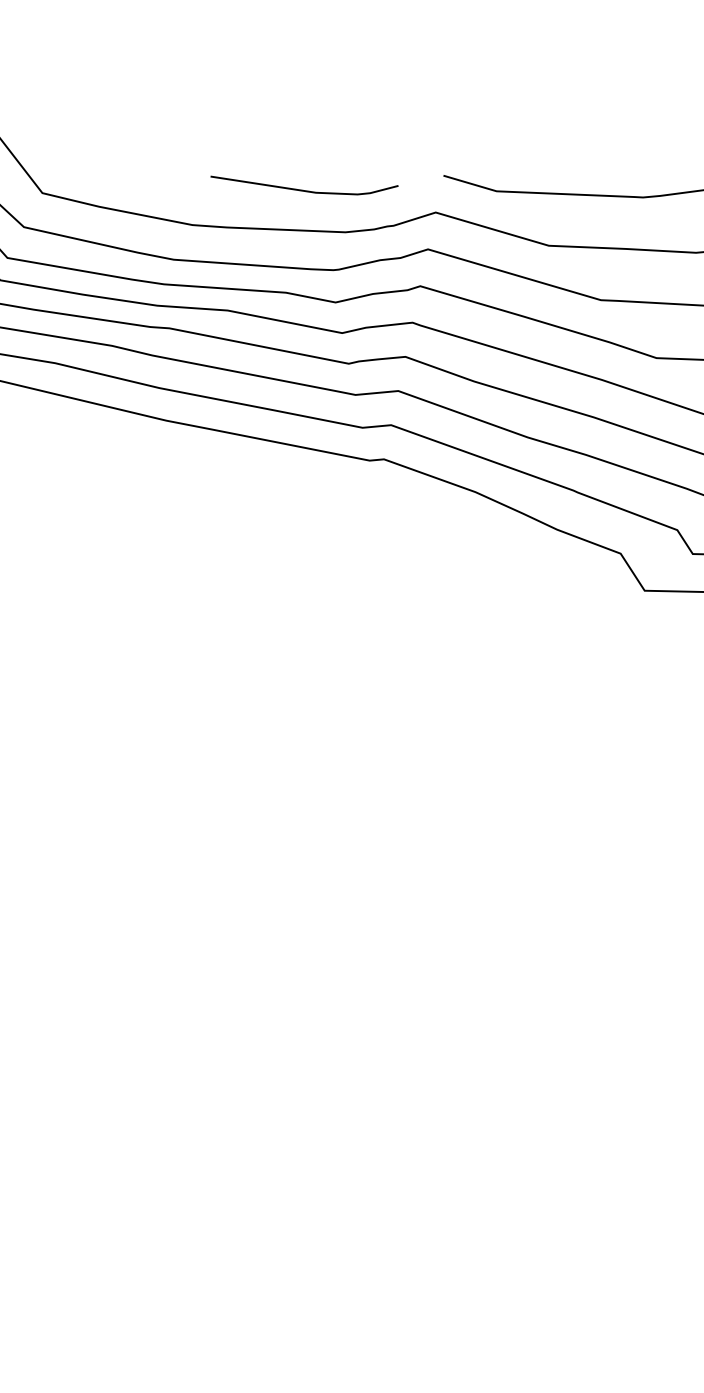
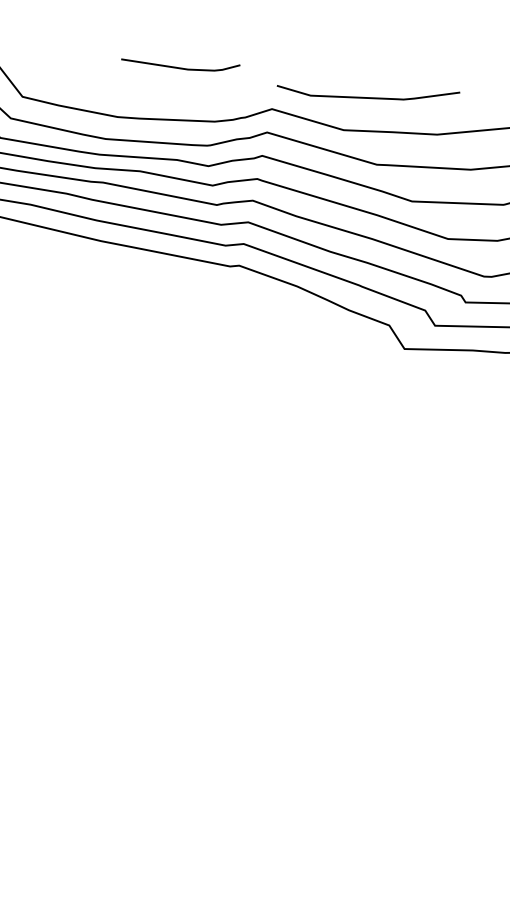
line: (304, 189) -> (180, 67), moved

